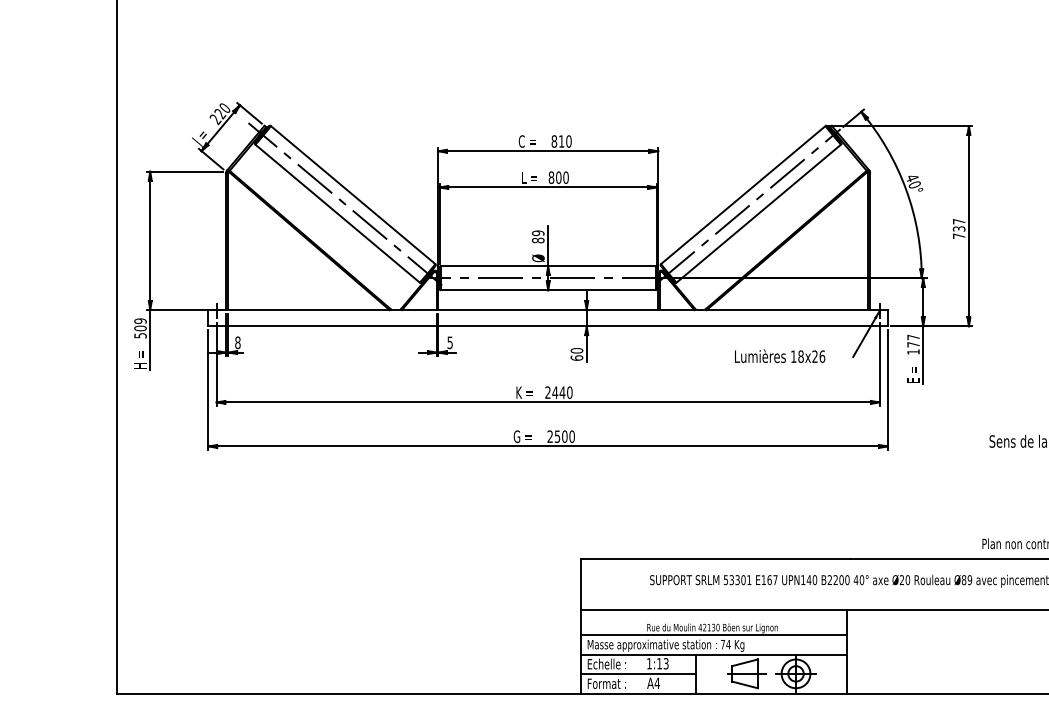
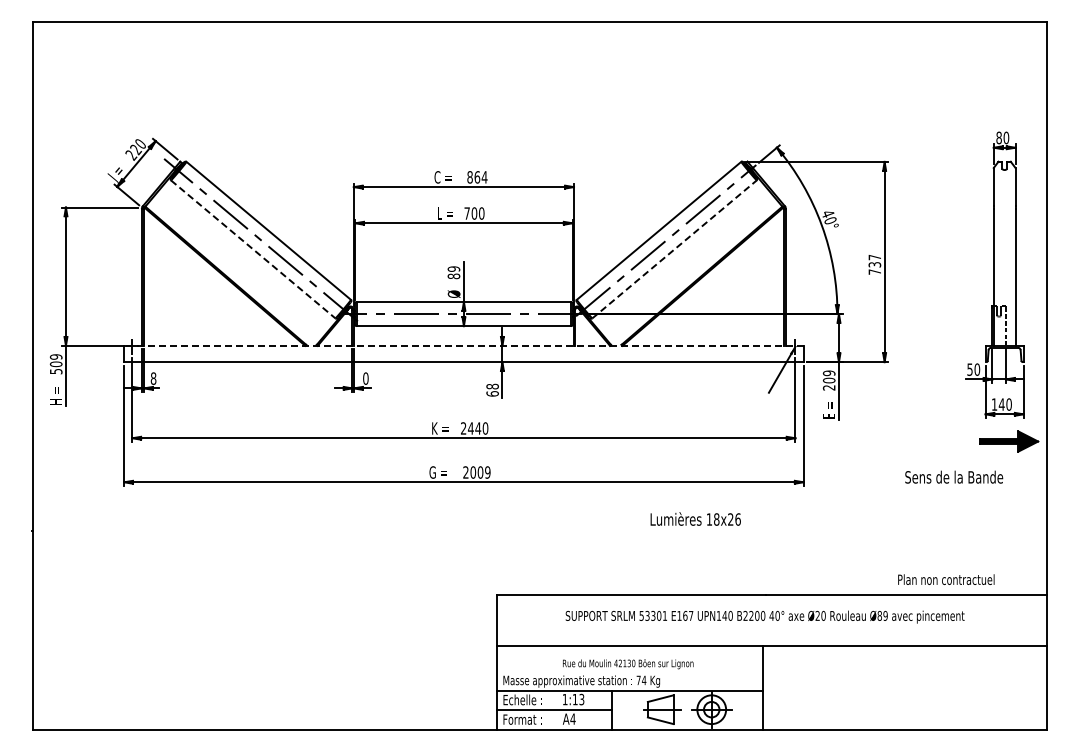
text: (564, 141) -> (480, 177), 810 -> 864
text: (550, 177) -> (466, 213), 800 -> 700
line: (337, 213) -> (253, 249), solid -> dashed
line: (758, 213) -> (674, 249), solid -> dashed
line: (547, 309) -> (463, 345), solid -> dashed
text: (449, 342) -> (365, 378), 5 -> 0
text: (912, 344) -> (828, 380), 177 -> 209
text: (576, 350) -> (492, 386), 60 -> 68
text: (779, 355) -> (695, 518), moved
text: (564, 436) -> (480, 472), 2500 -> 2009
line: (713, 635) -> (629, 671), removed

